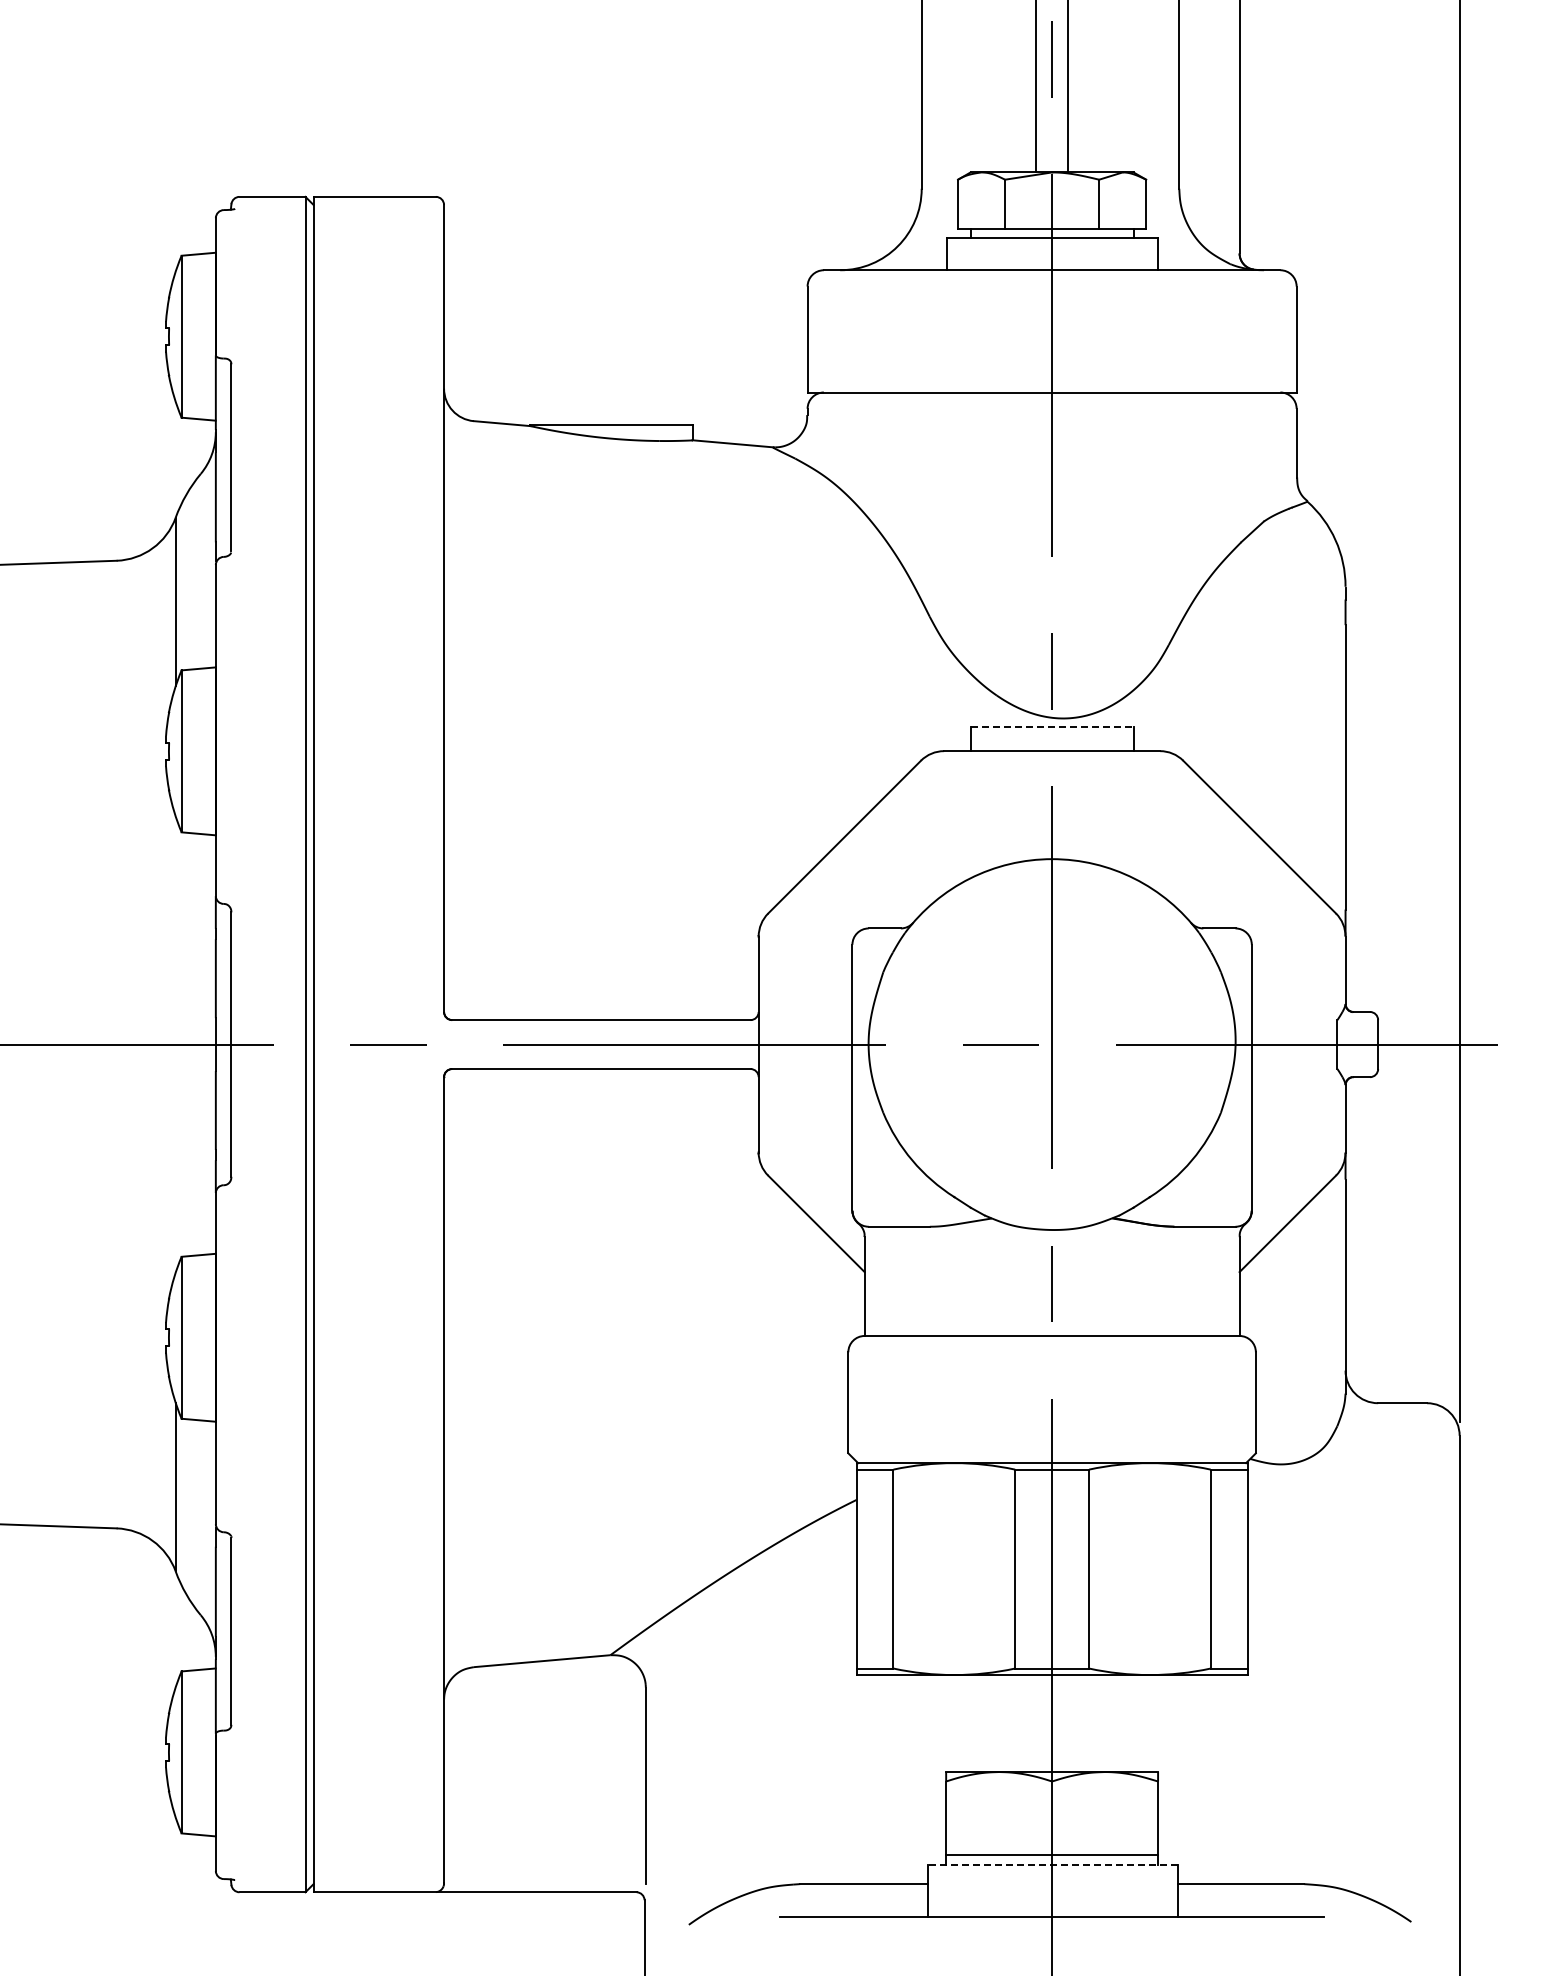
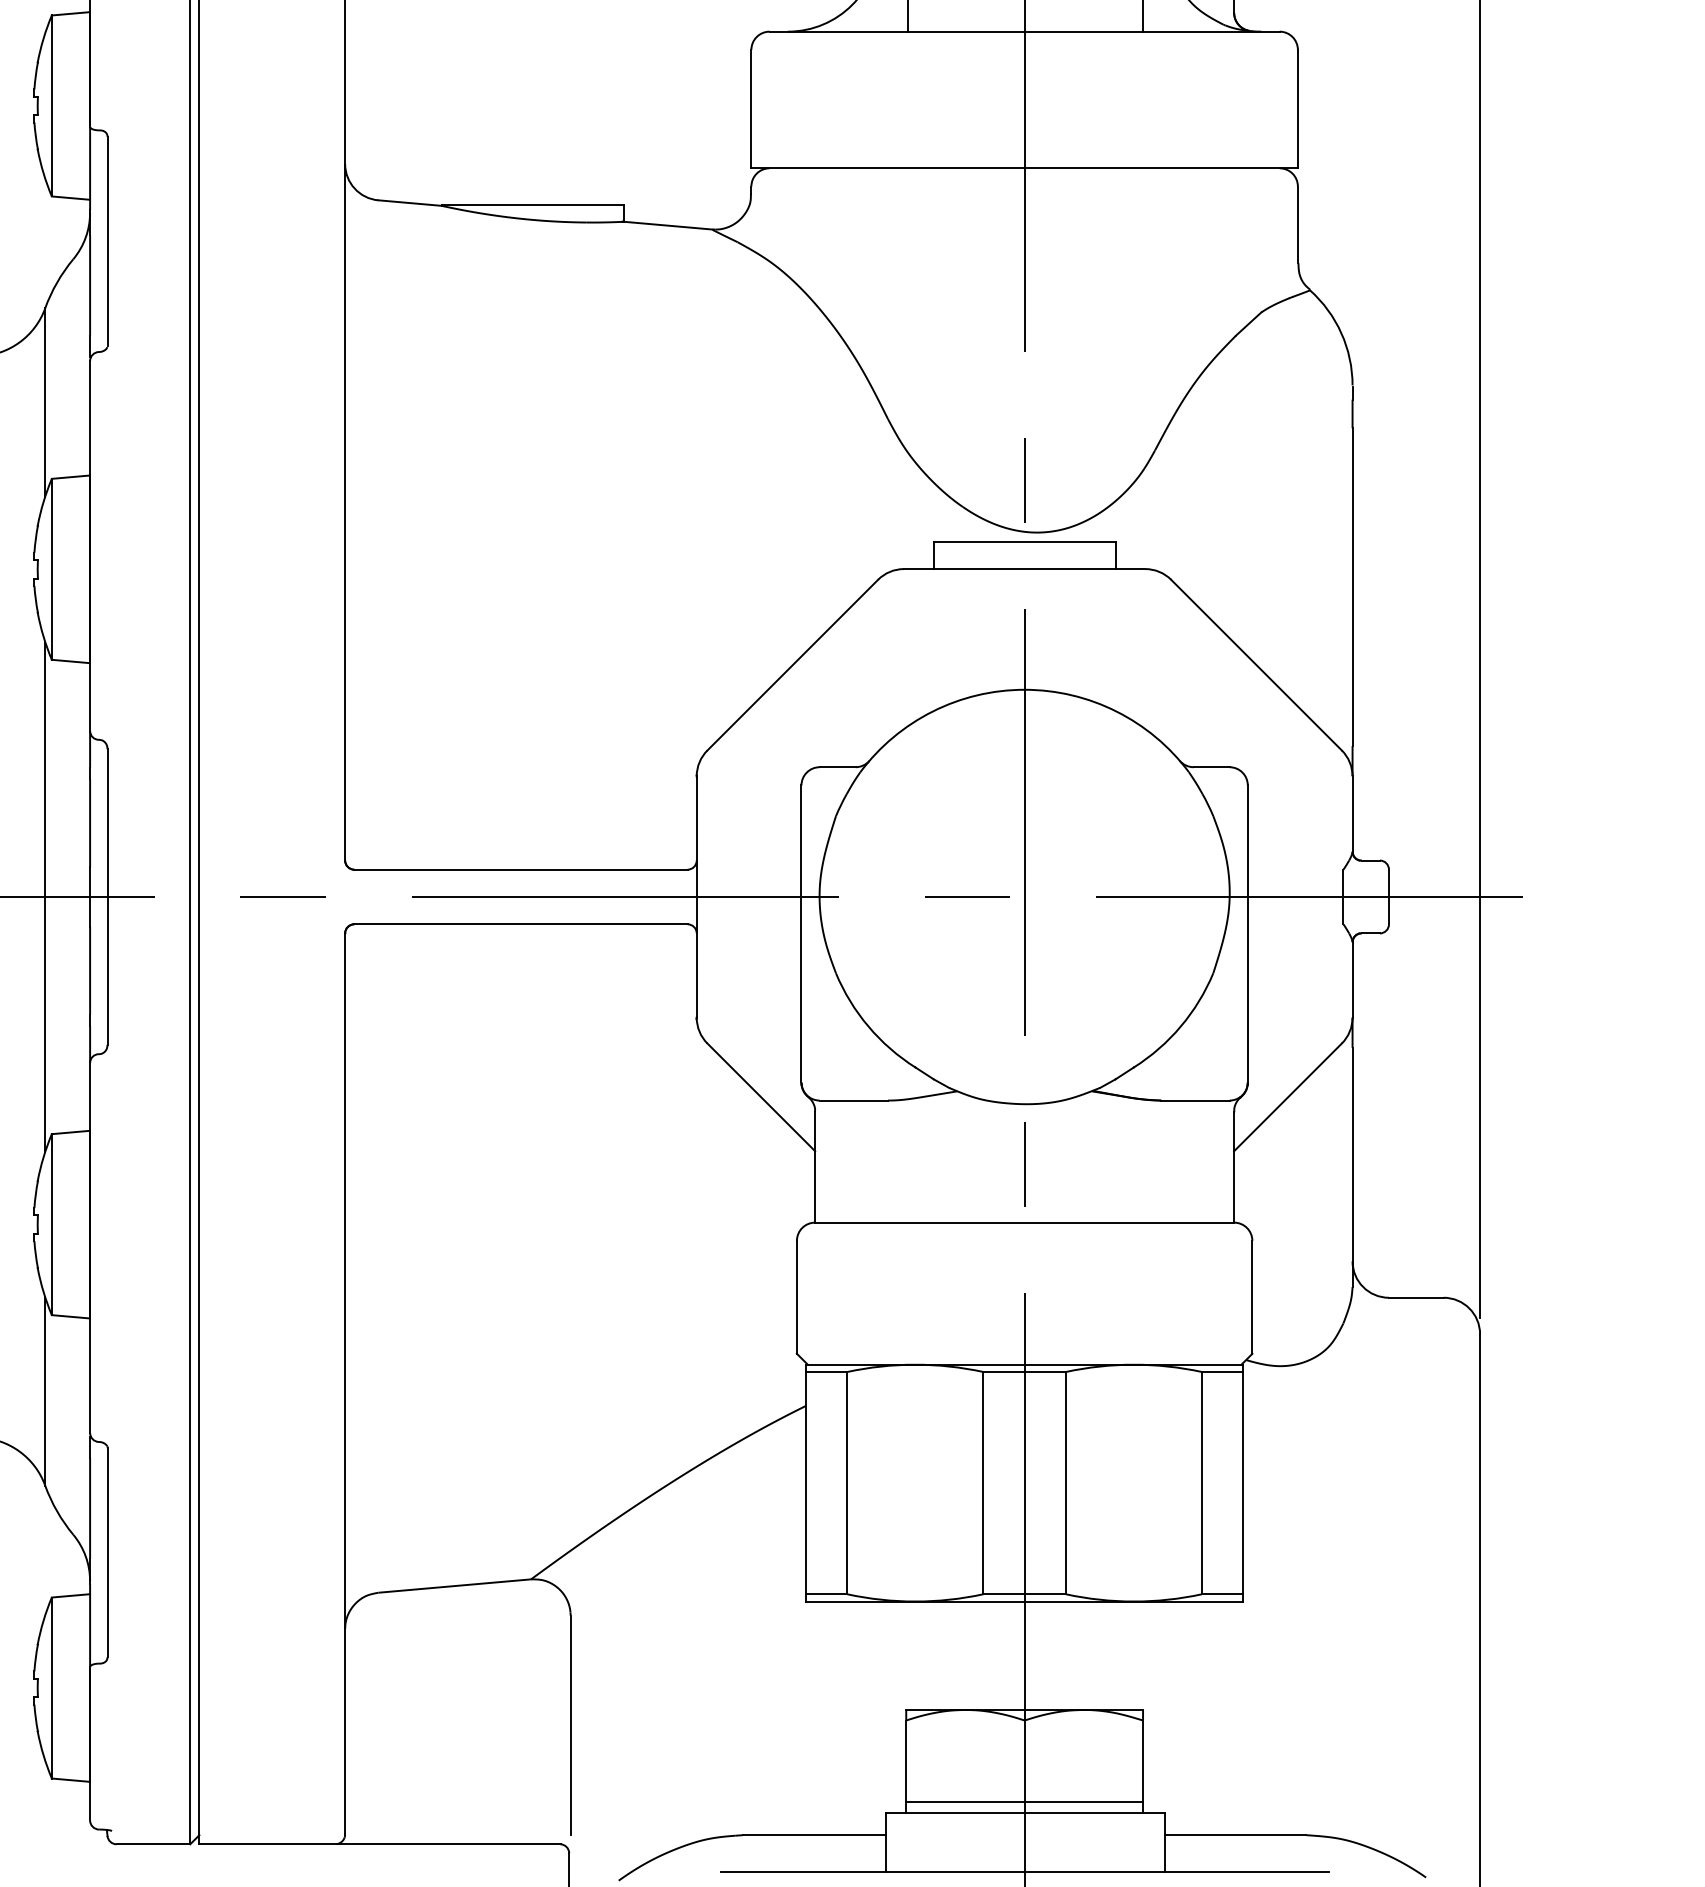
line: (1052, 726) -> (1025, 541), dashed -> solid
line: (175, 1044) -> (45, 896), added
line: (1052, 1864) -> (1025, 1813), dashed -> solid

